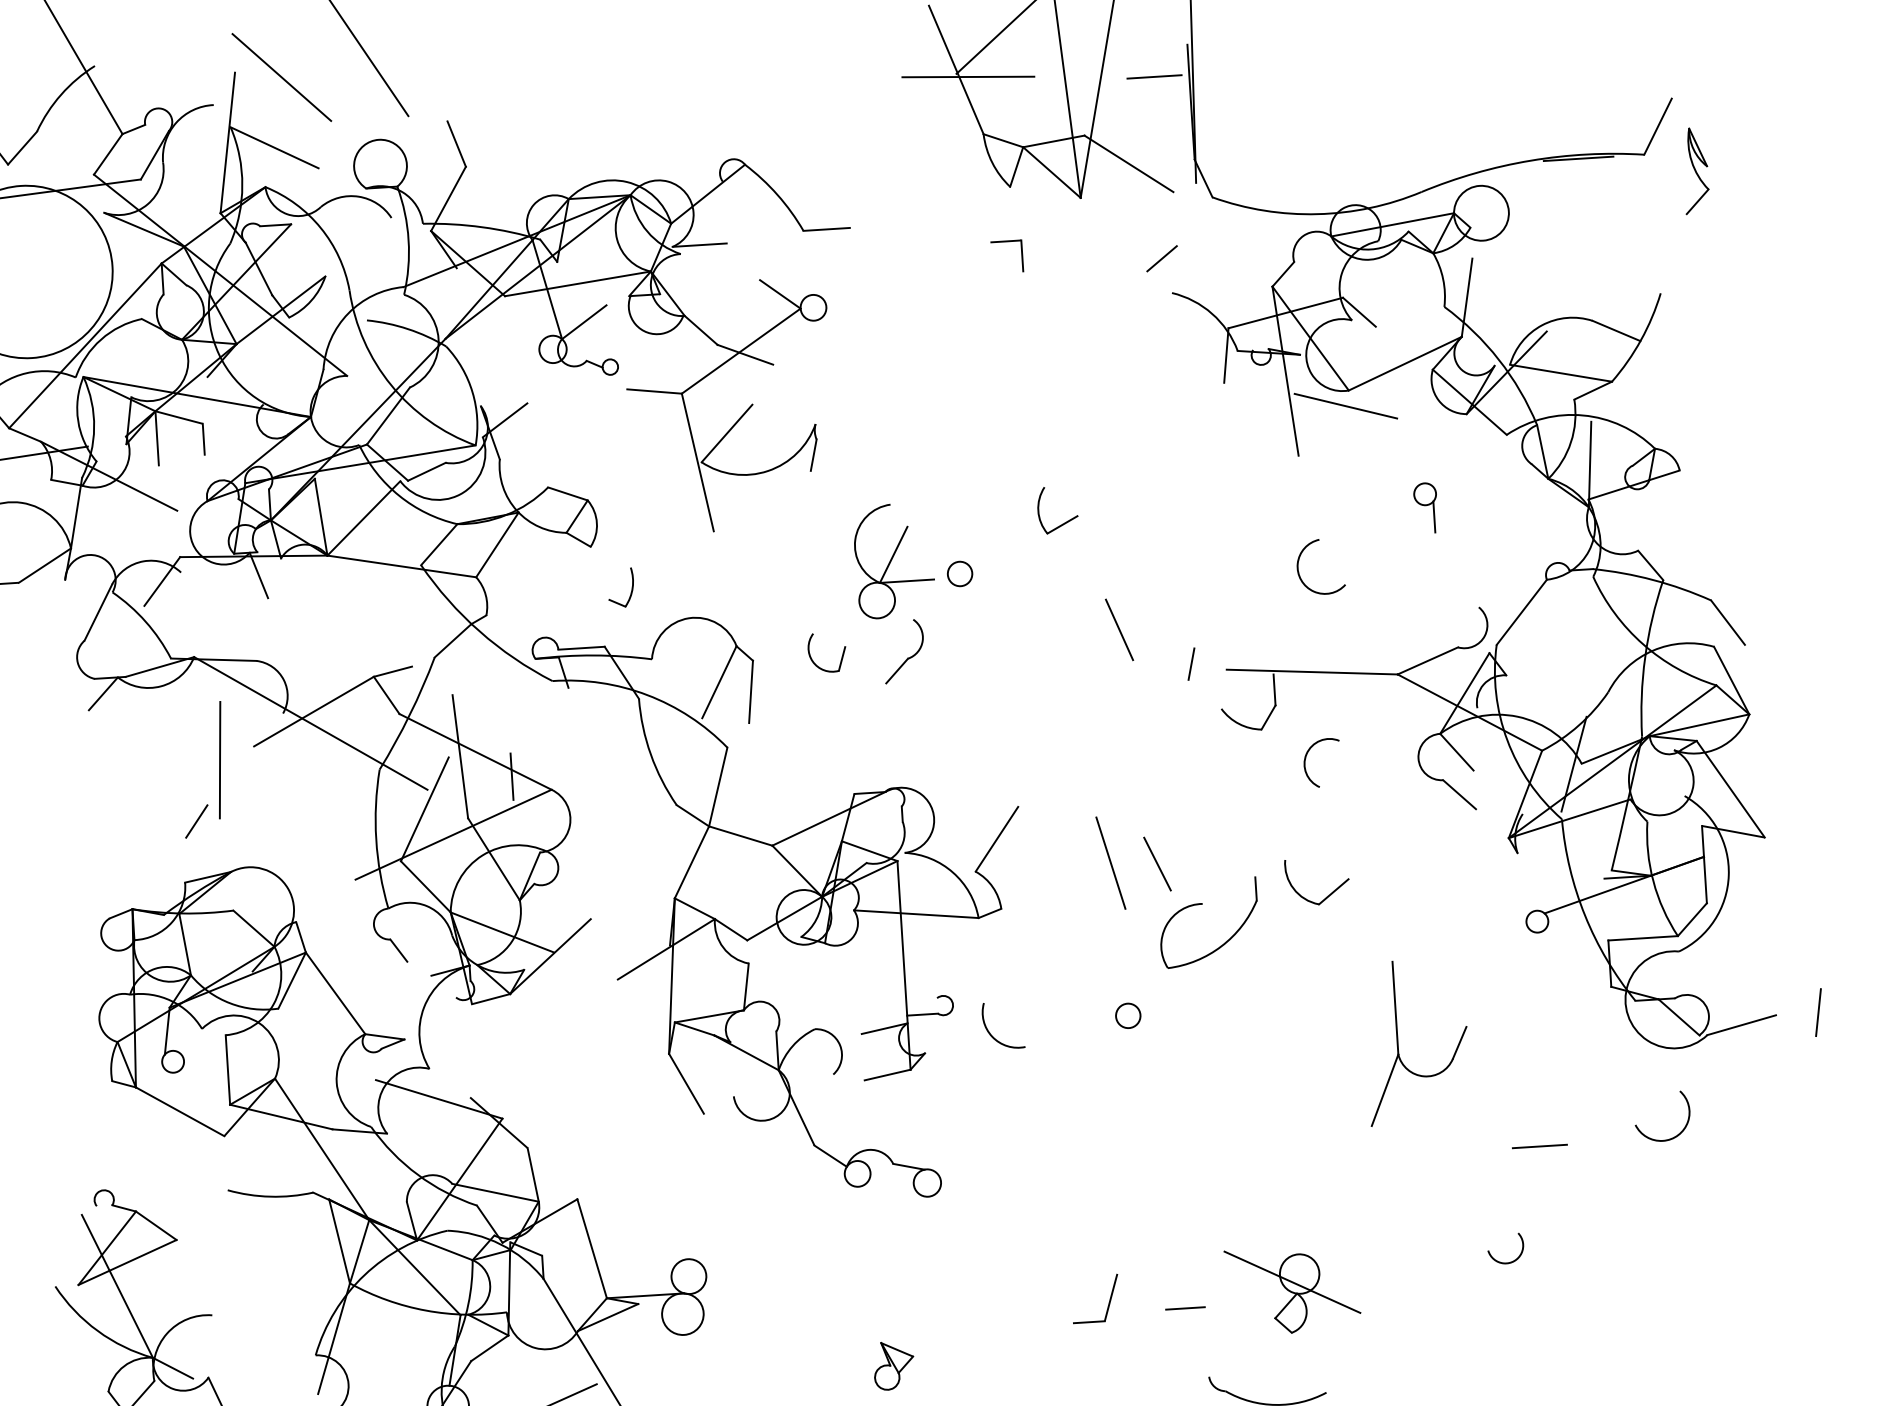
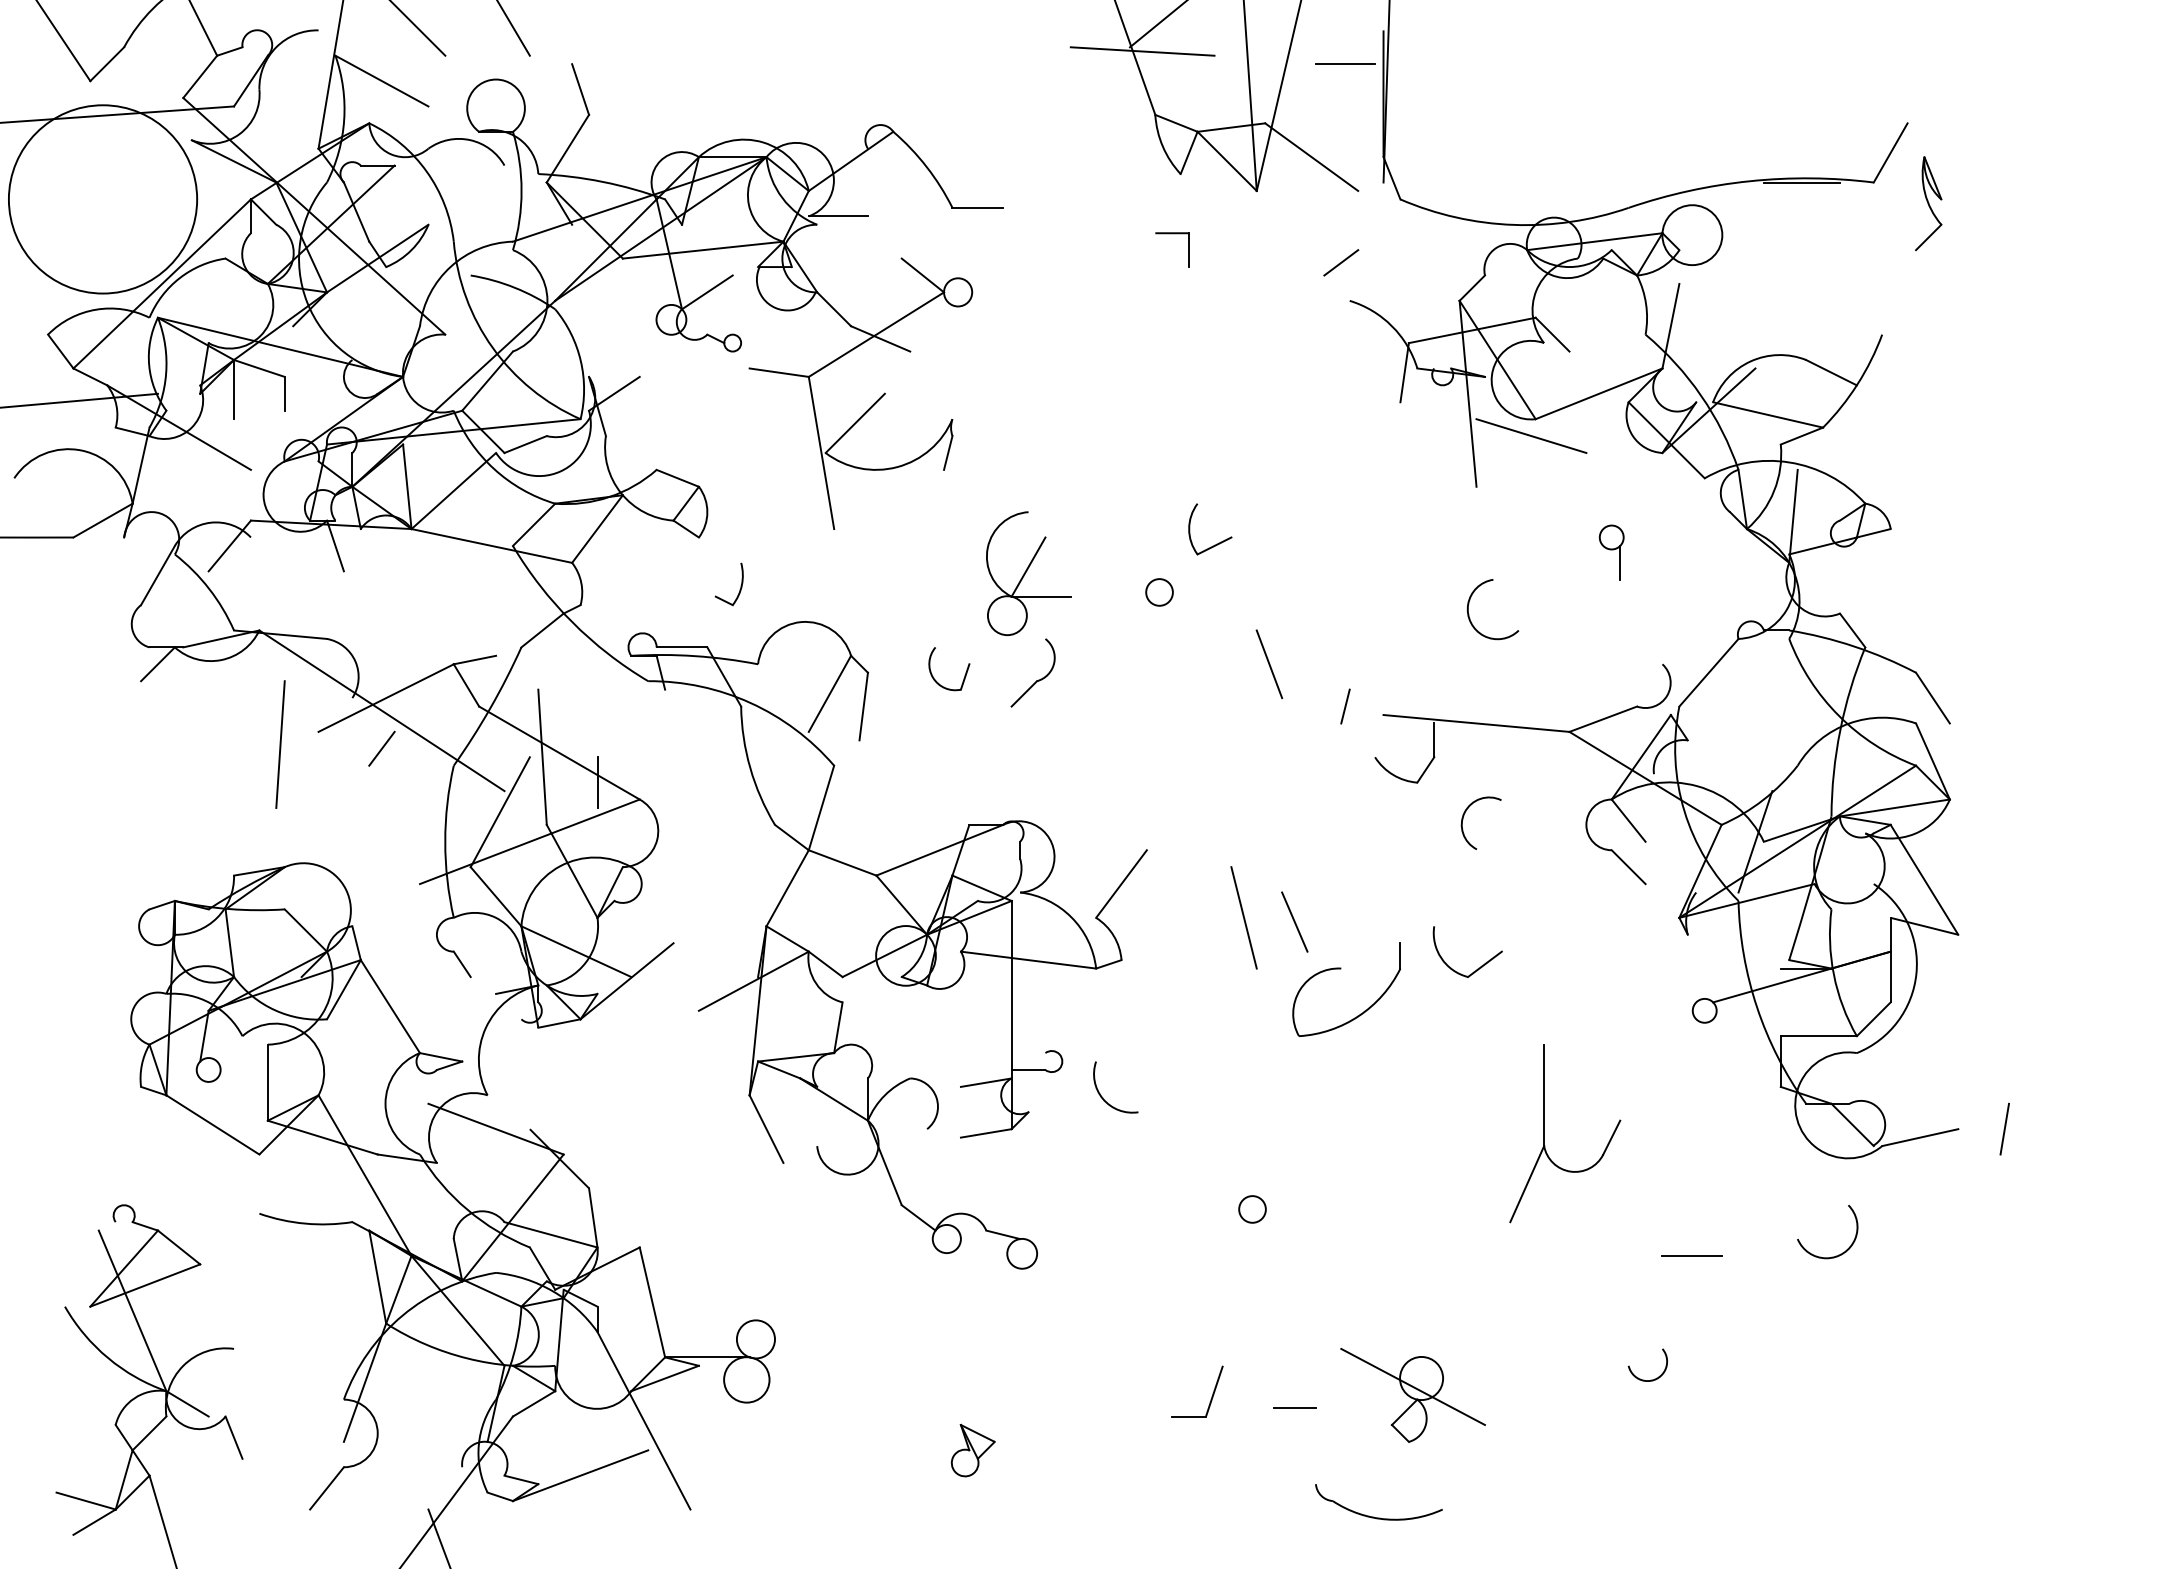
circle: (960, 574) -> (1159, 592), moved
line: (196, 821) -> (381, 748), moved
circle: (1128, 1015) -> (1252, 1209), moved

